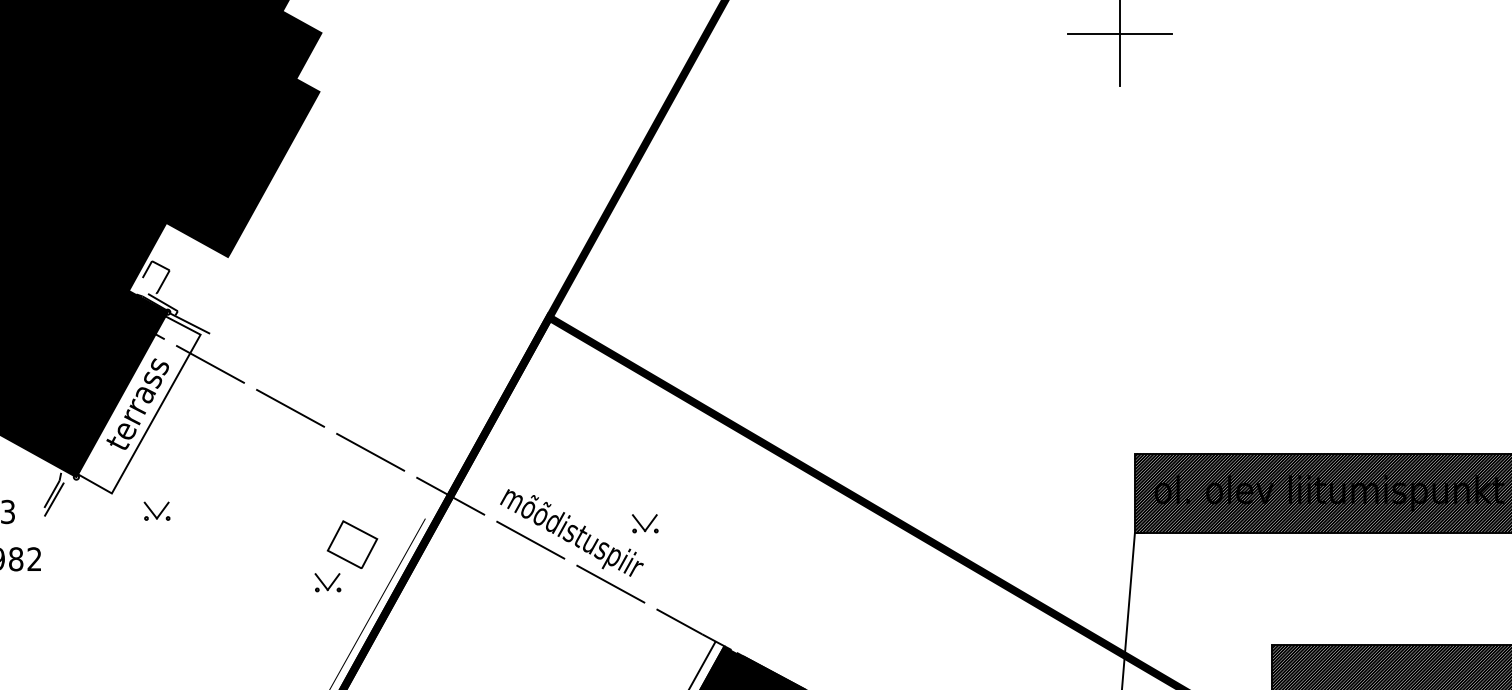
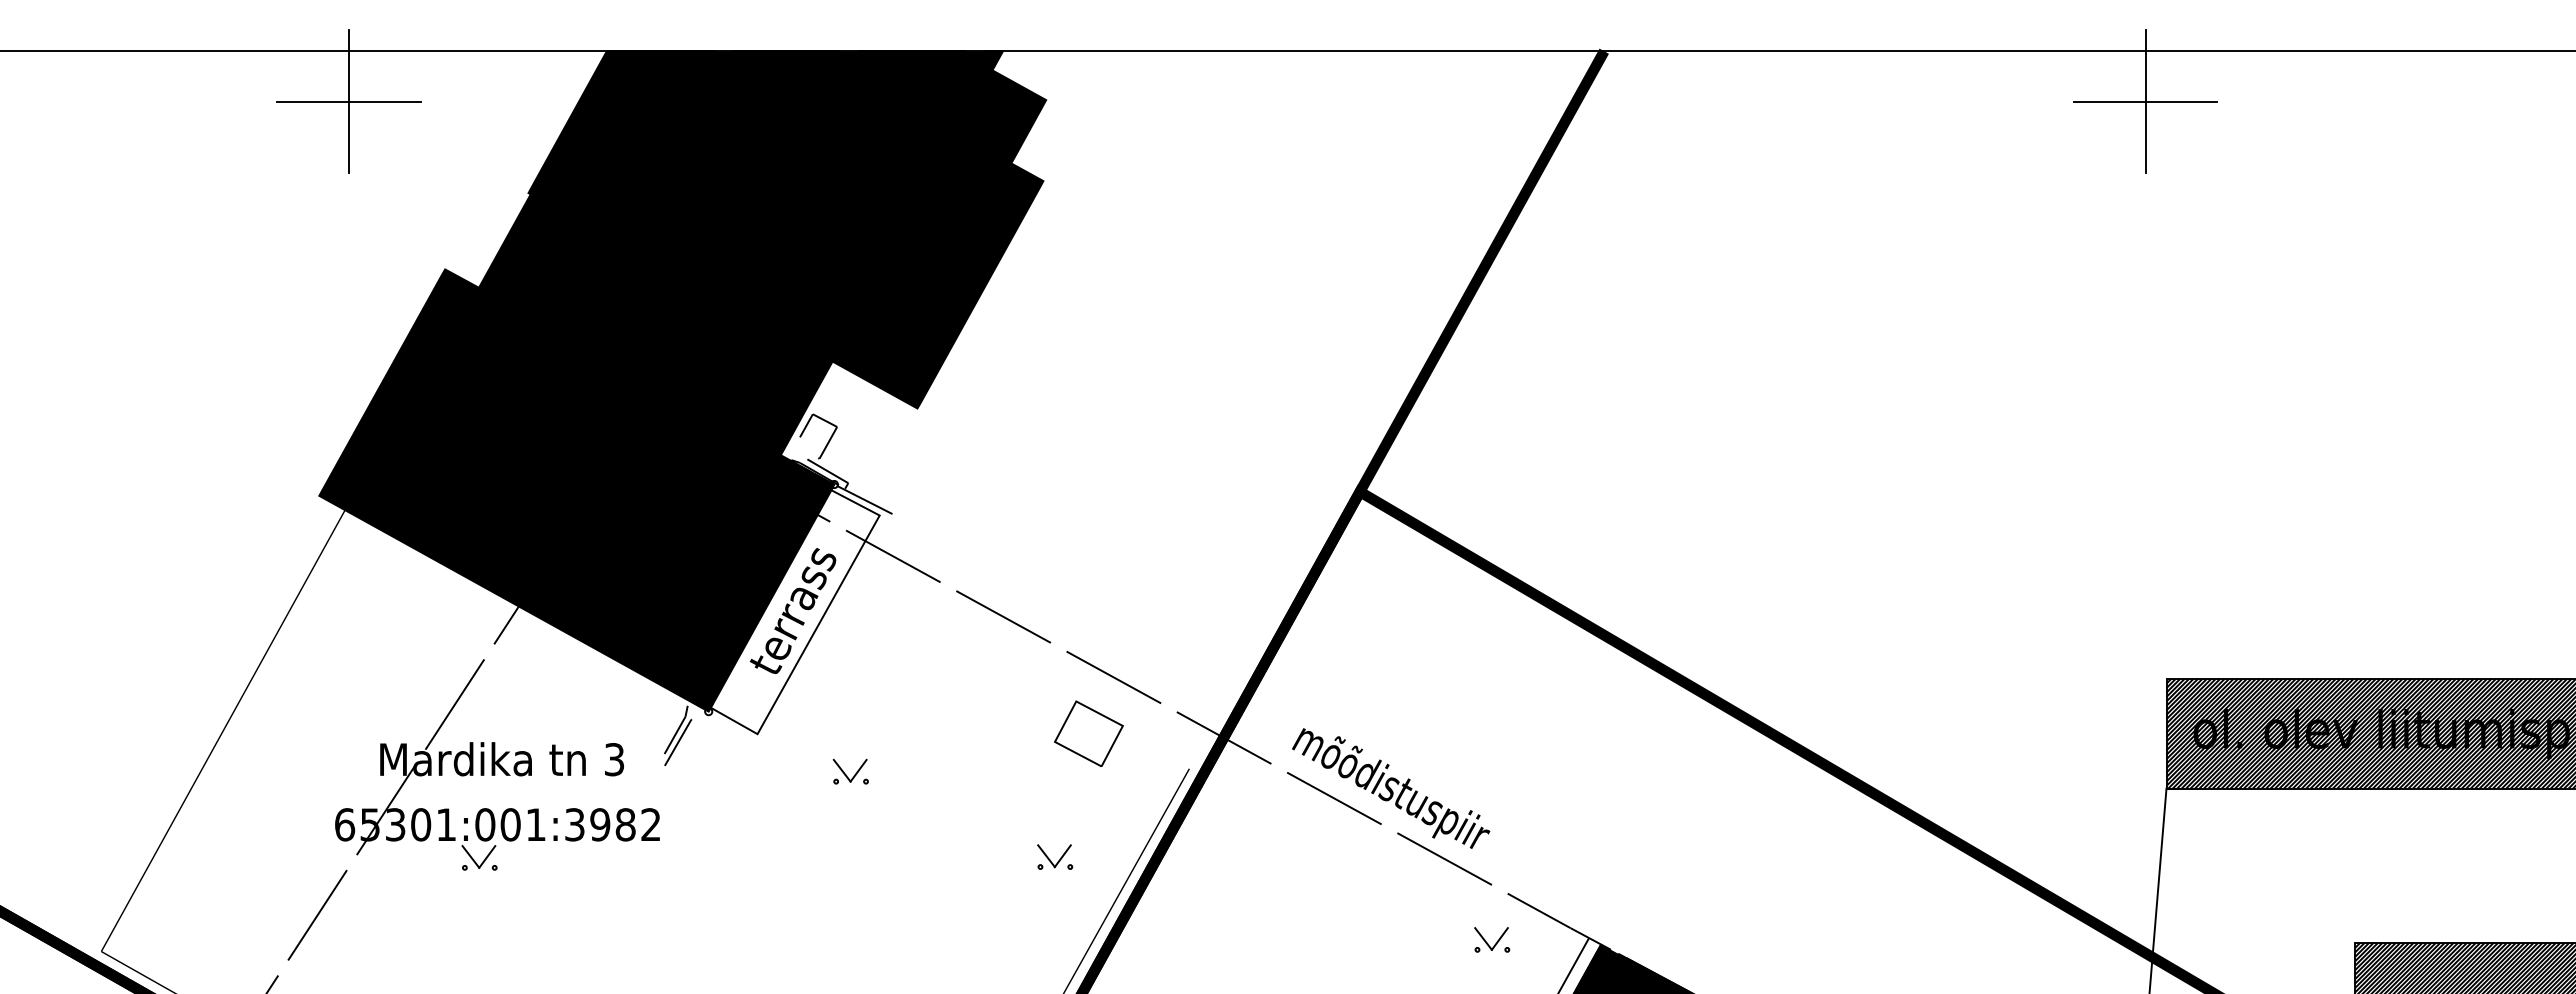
part: (156, 511) -> (850, 771), moved
part: (645, 523) -> (1492, 939), moved
part: (352, 544) -> (1088, 733), moved

